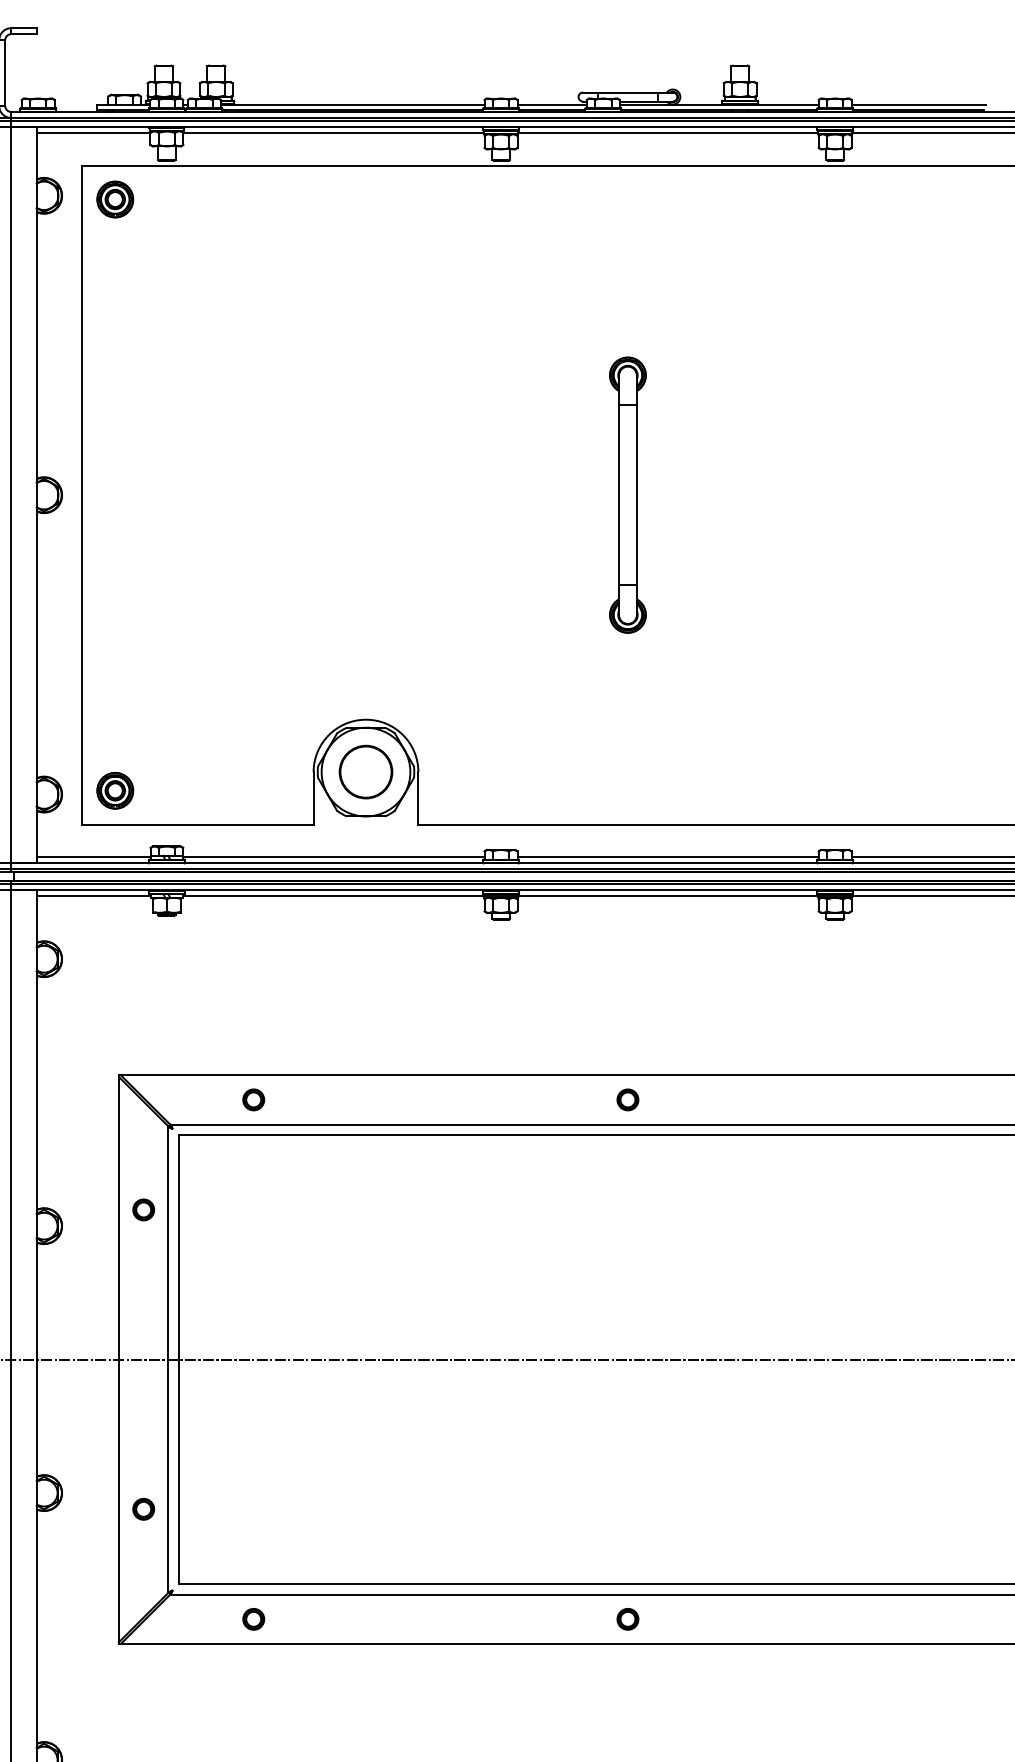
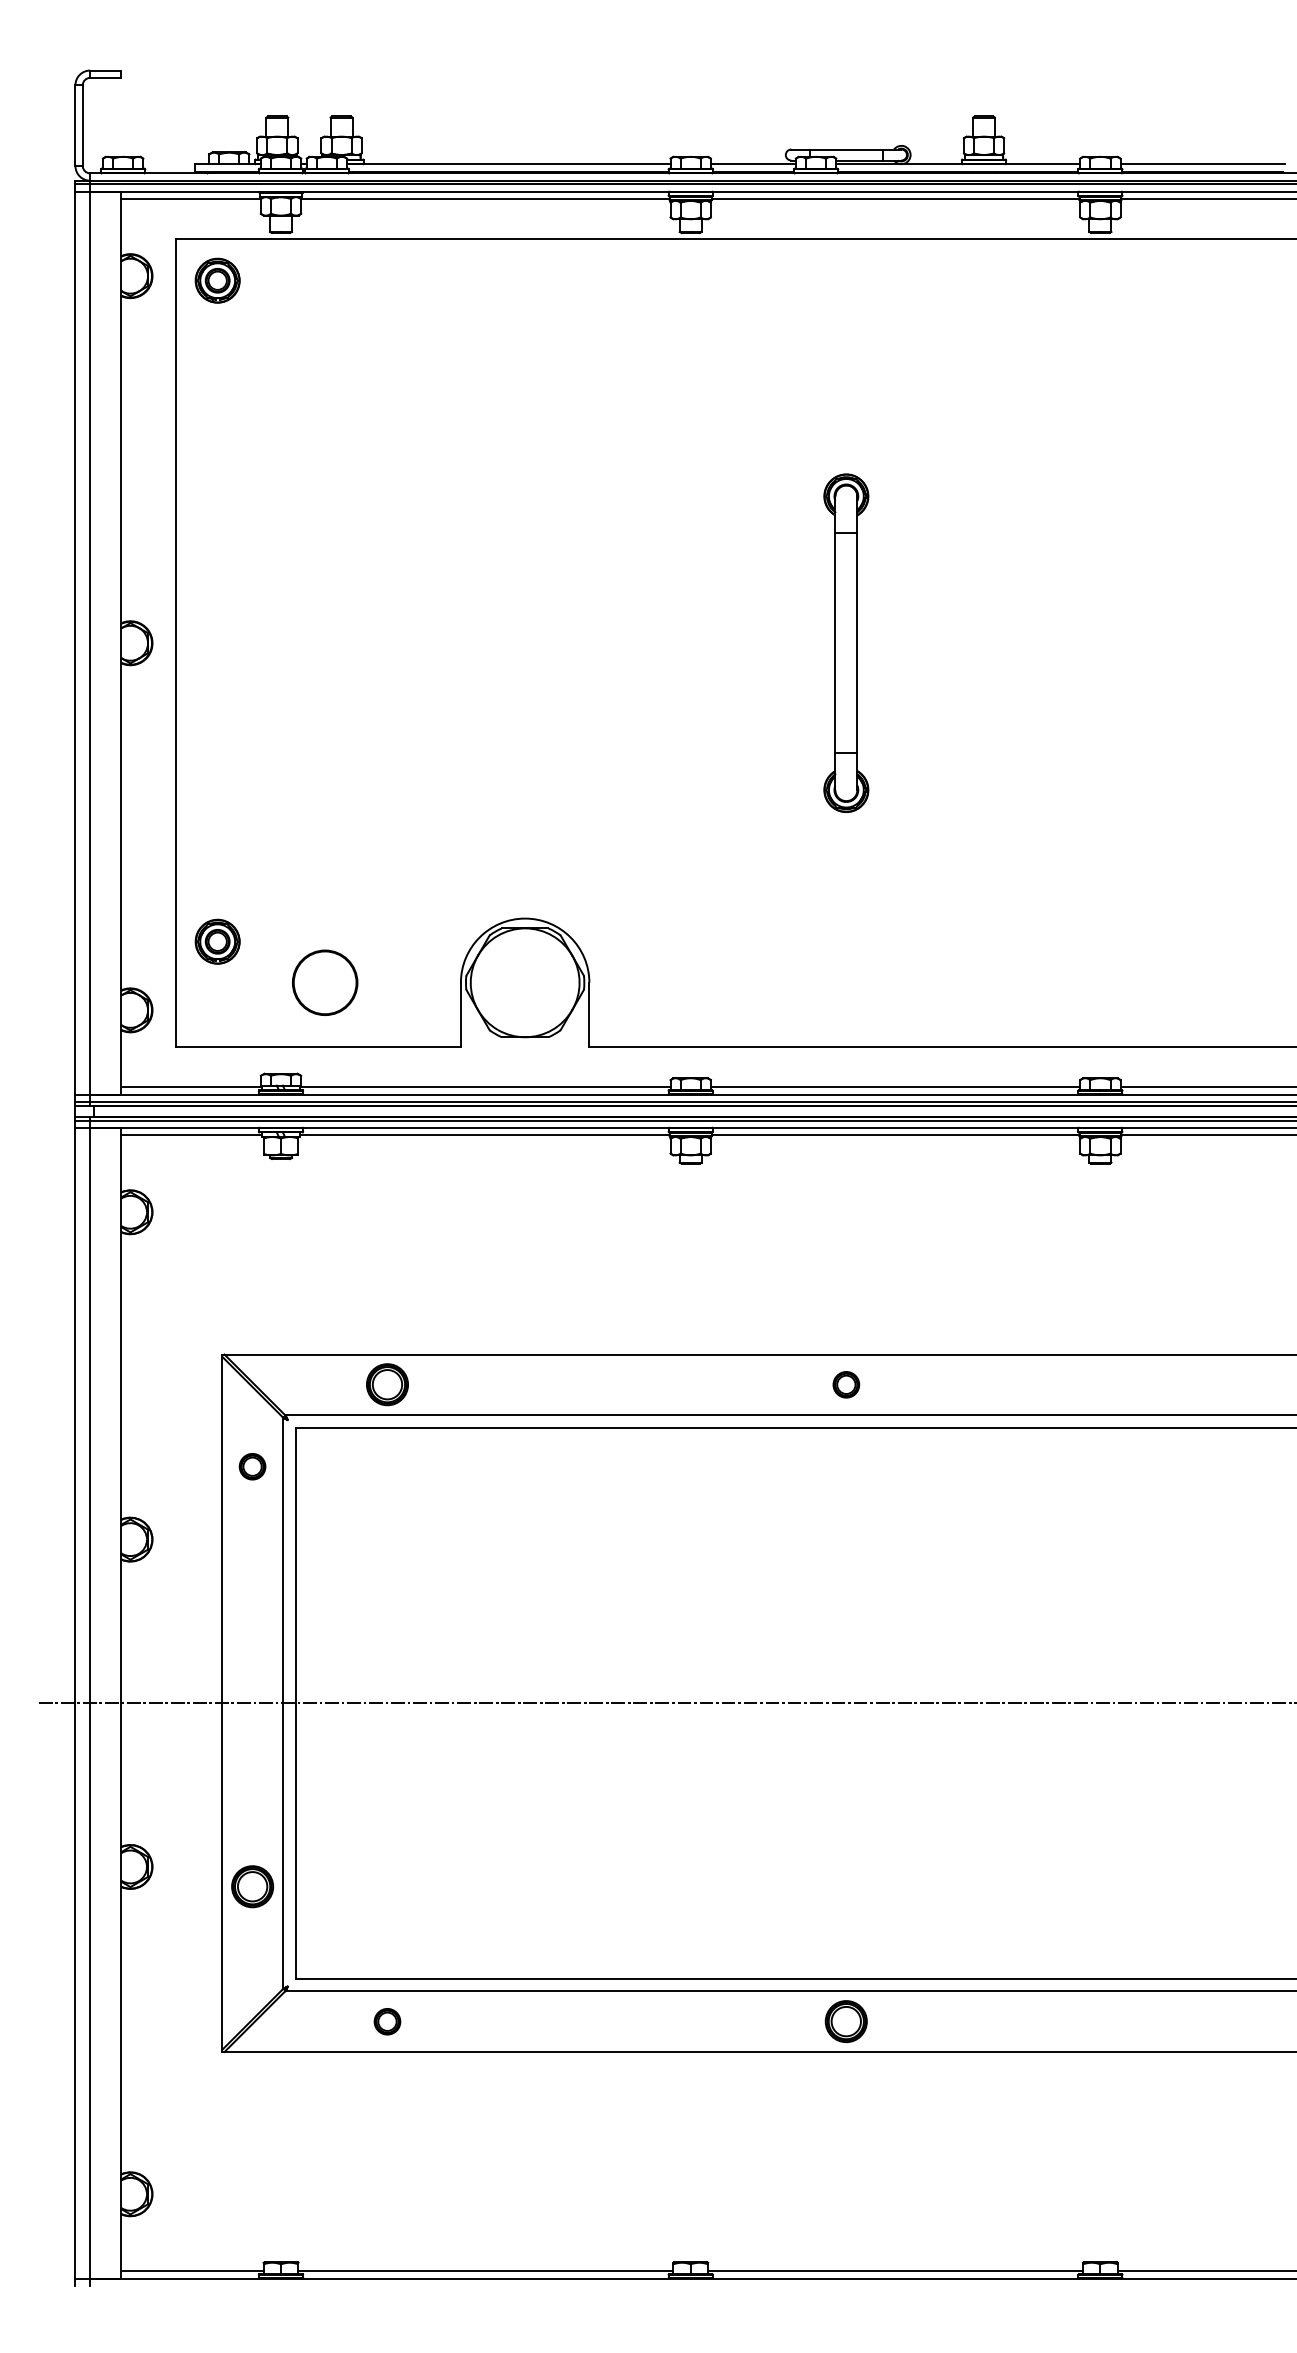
part: (366, 771) -> (325, 982), moved
part: (115, 790) -> (217, 941), moved
part: (253, 1099) -> (387, 1384), size x1.6
part: (143, 1209) -> (252, 1466), moved
part: (143, 1509) -> (252, 1886), size x1.6
part: (628, 1619) -> (846, 2021), size x1.6

